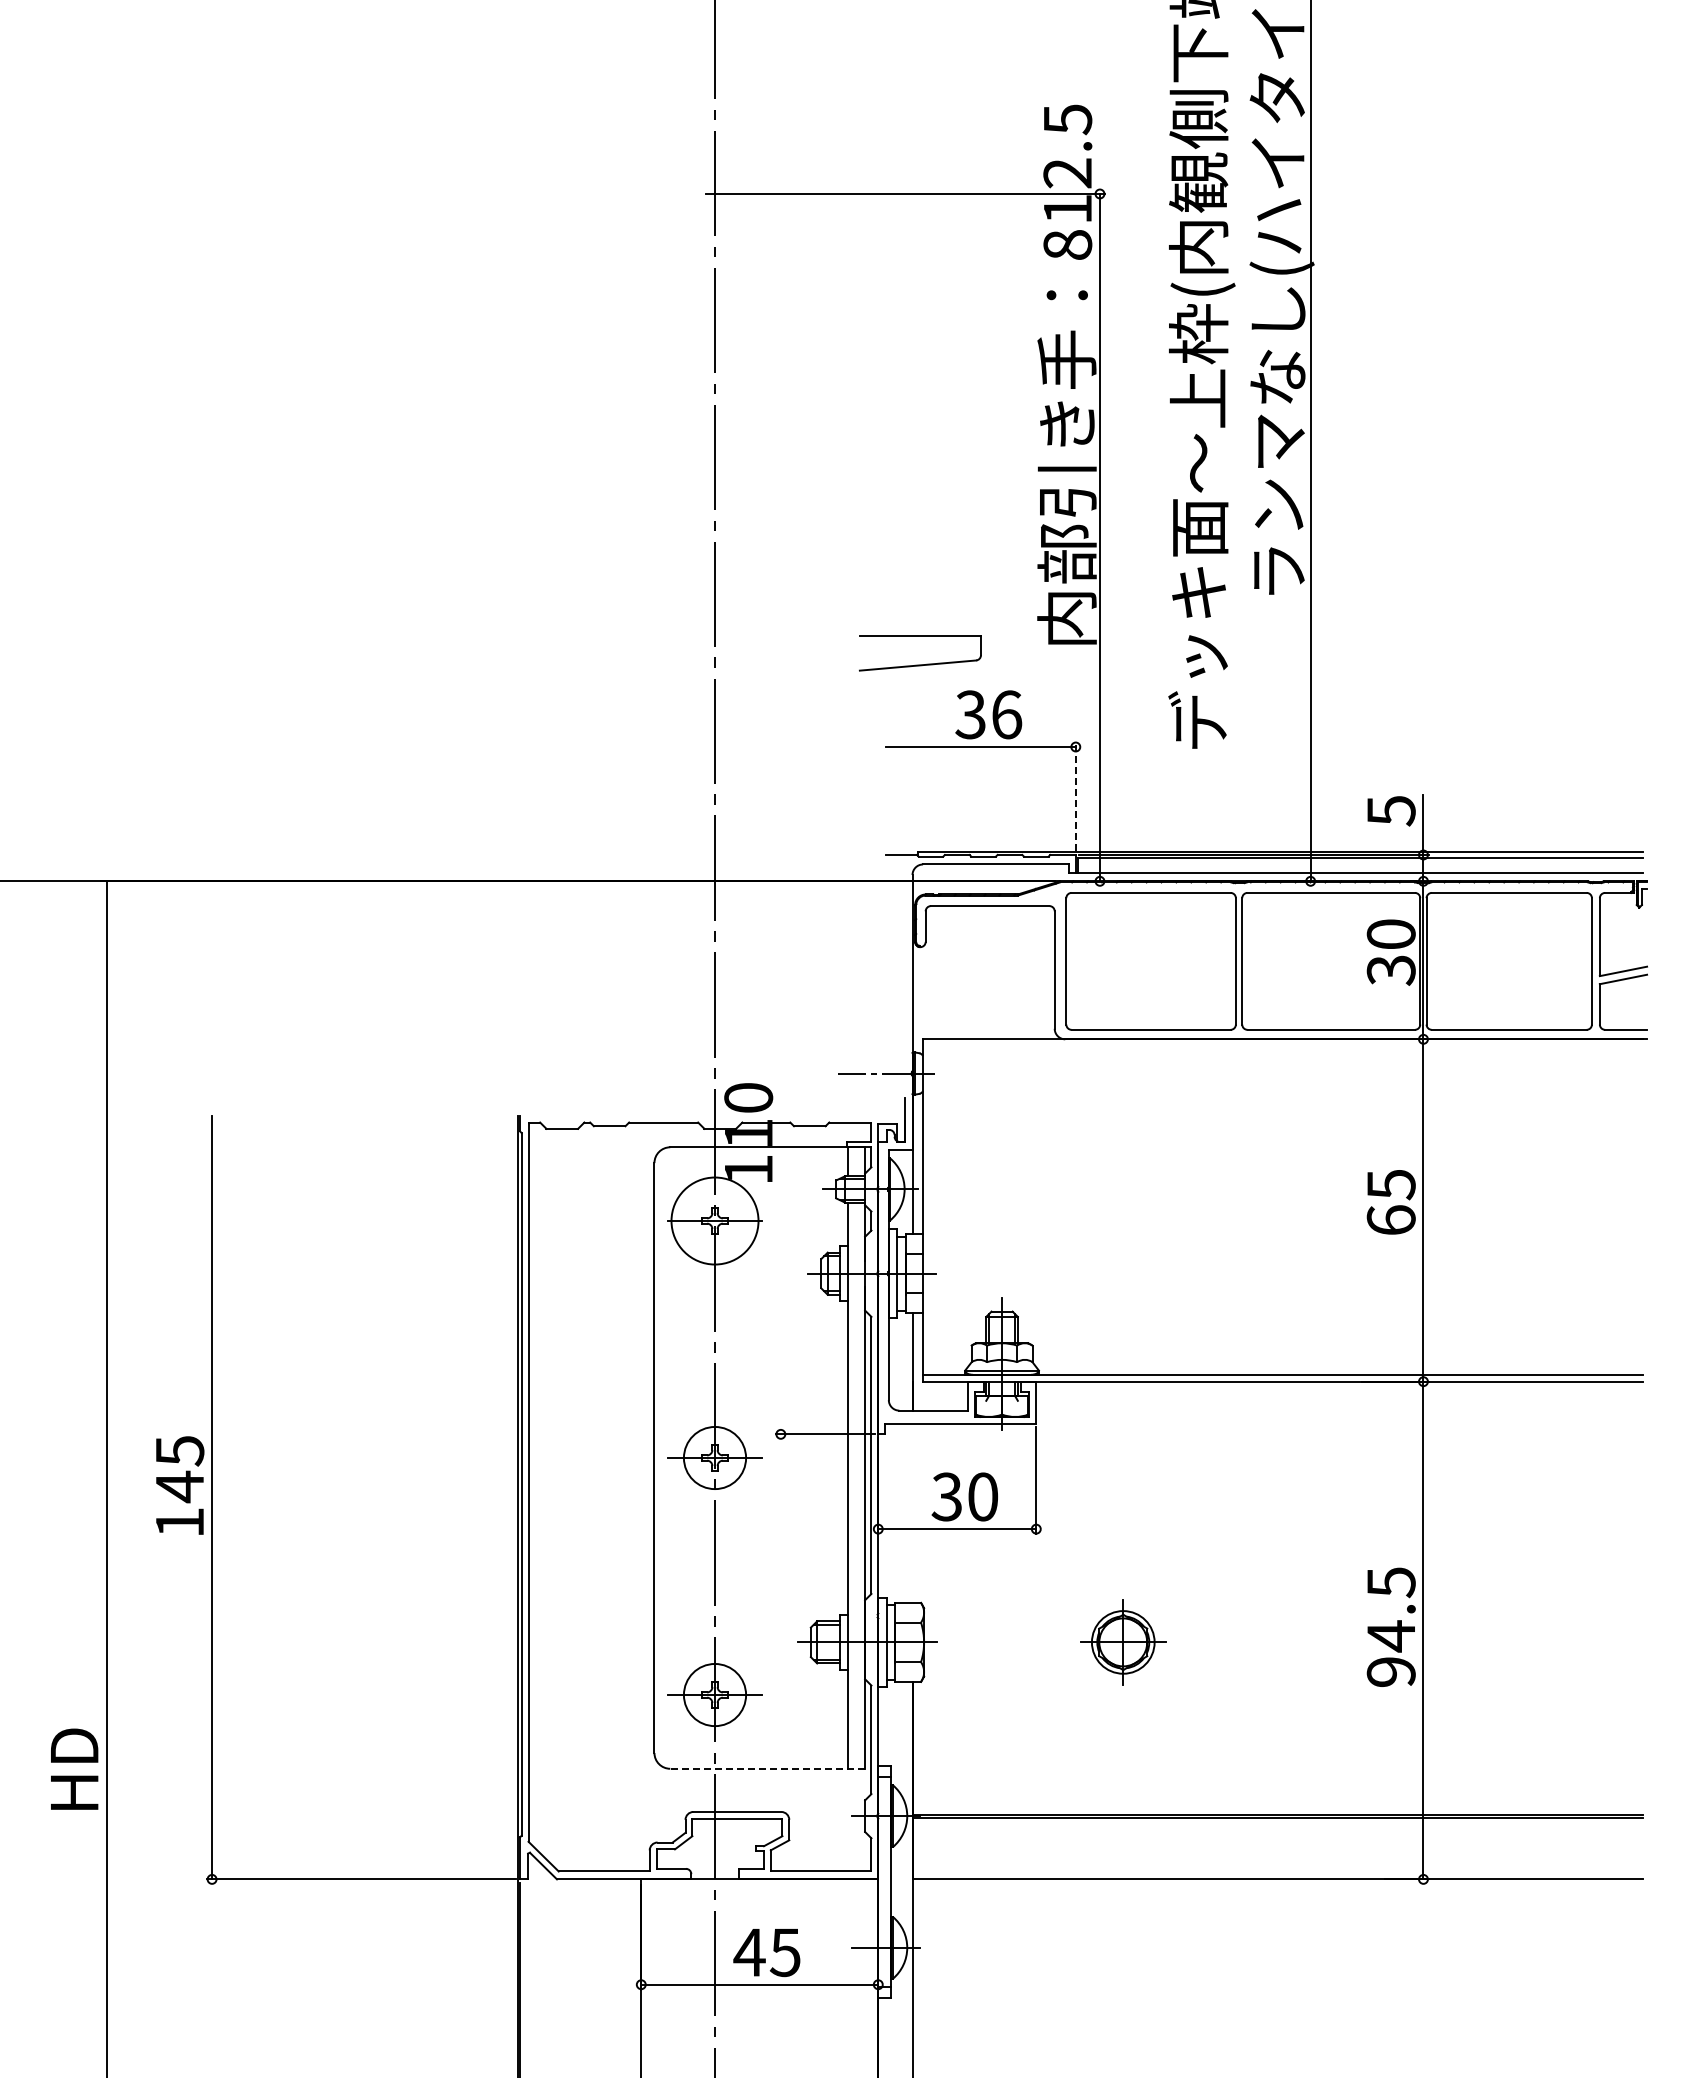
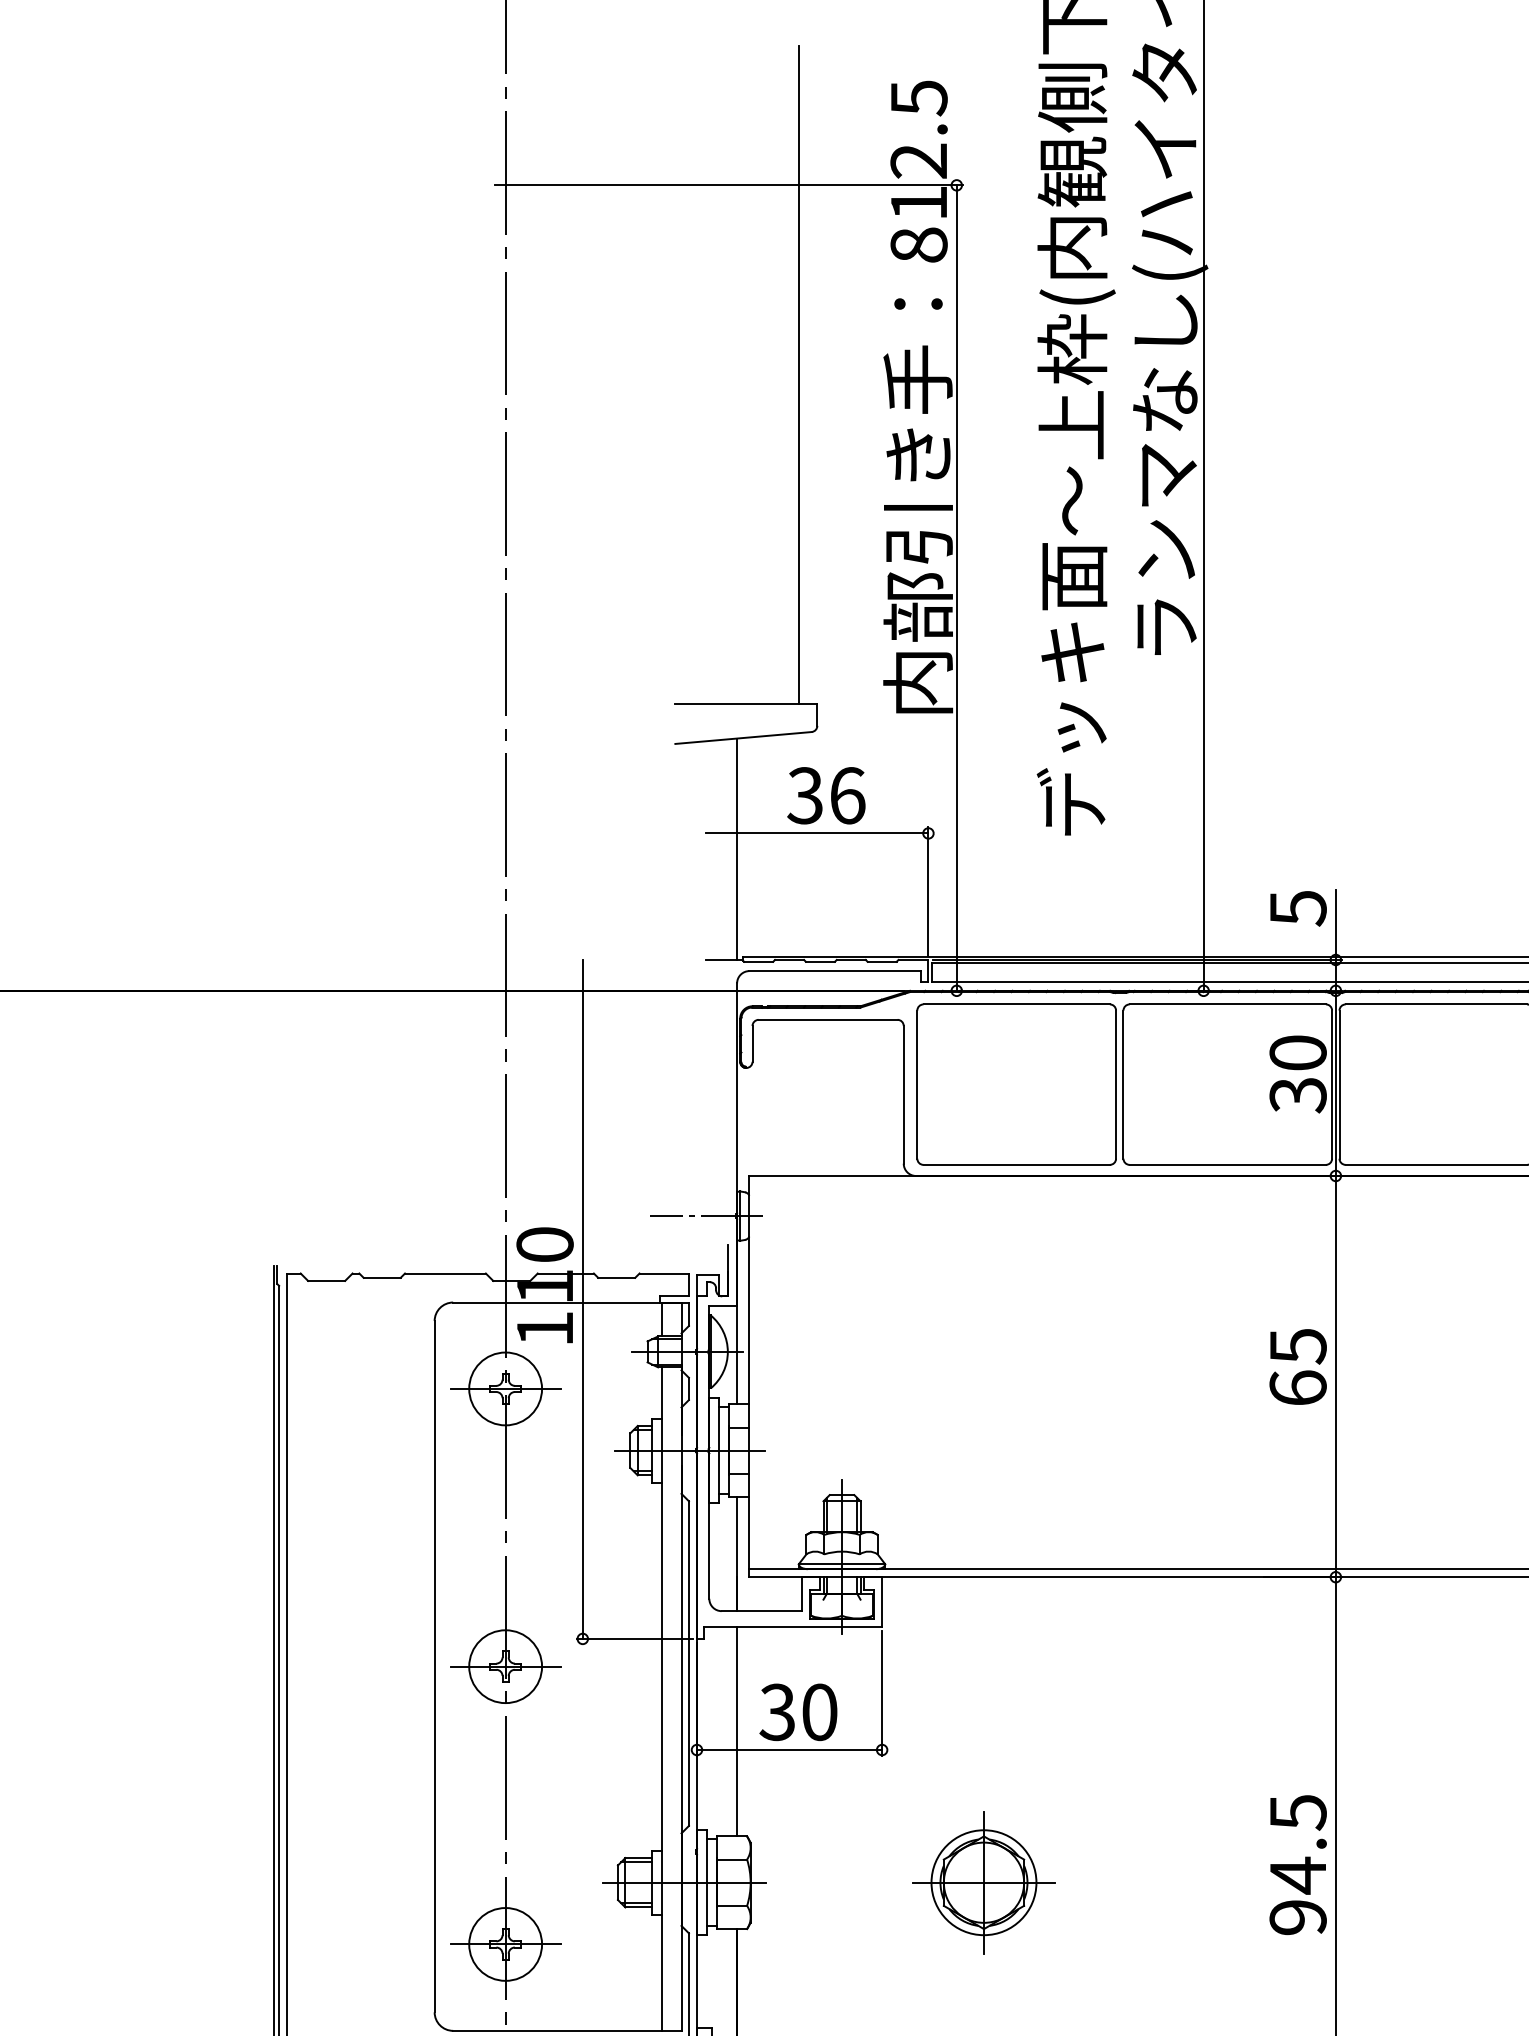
line: (965, 355) -> (799, 374), added
line: (912, 760) -> (737, 849), added
line: (1075, 796) -> (928, 891), dashed -> solid
line: (780, 1144) -> (582, 1299), added
circle: (714, 1220) -> (505, 1388), size x0.71
line: (912, 1512) -> (737, 1730), added
part: (1123, 1642) -> (984, 1882), size x1.43
line: (767, 1768) -> (567, 2030), dashed -> solid

